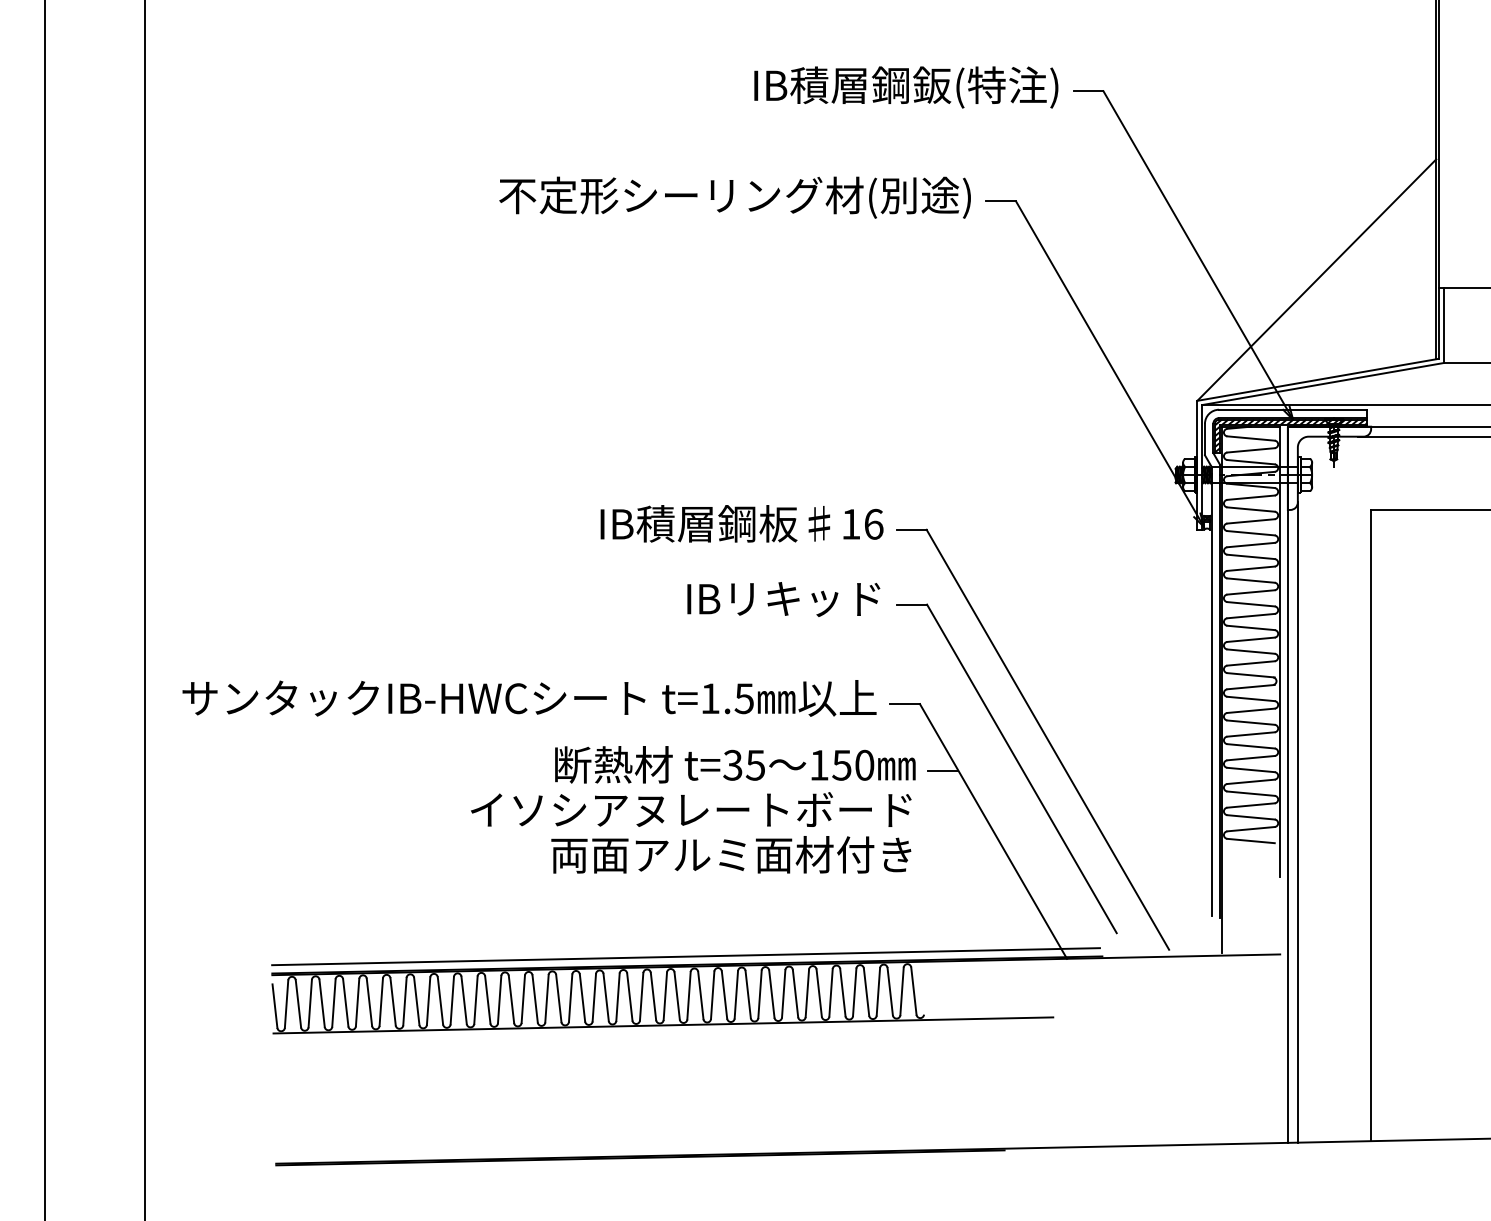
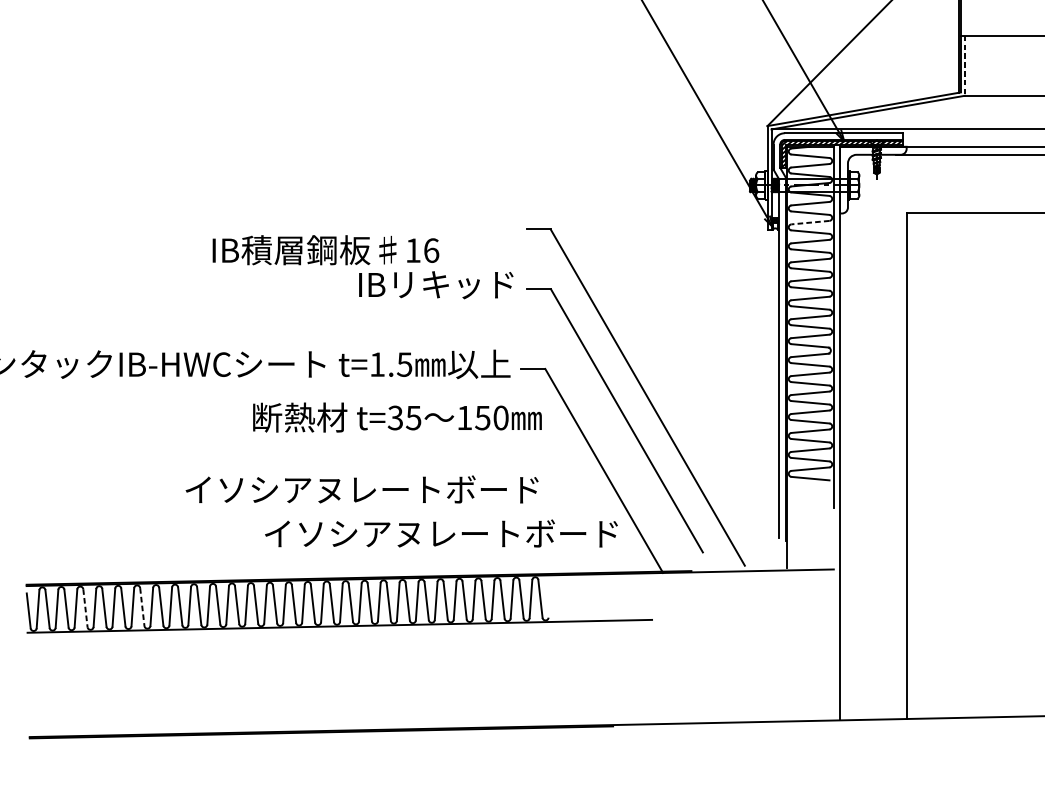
line: (1443, 326) -> (964, 66), solid -> dashed
line: (1251, 521) -> (810, 222), solid -> dashed
text: (741, 523) -> (325, 249), moved
line: (943, 770) -> (564, 422), removed
text: (691, 809) -> (441, 533), moved
line: (1297, 822) -> (847, 463), removed
text: (691, 854) -> (362, 489), 両面アルミ面材付き -> イソシアヌレートボード
line: (685, 956) -> (357, 571), removed
line: (416, 1001) -> (142, 607), solid -> dashed
line: (345, 1002) -> (85, 607), solid -> dashed

